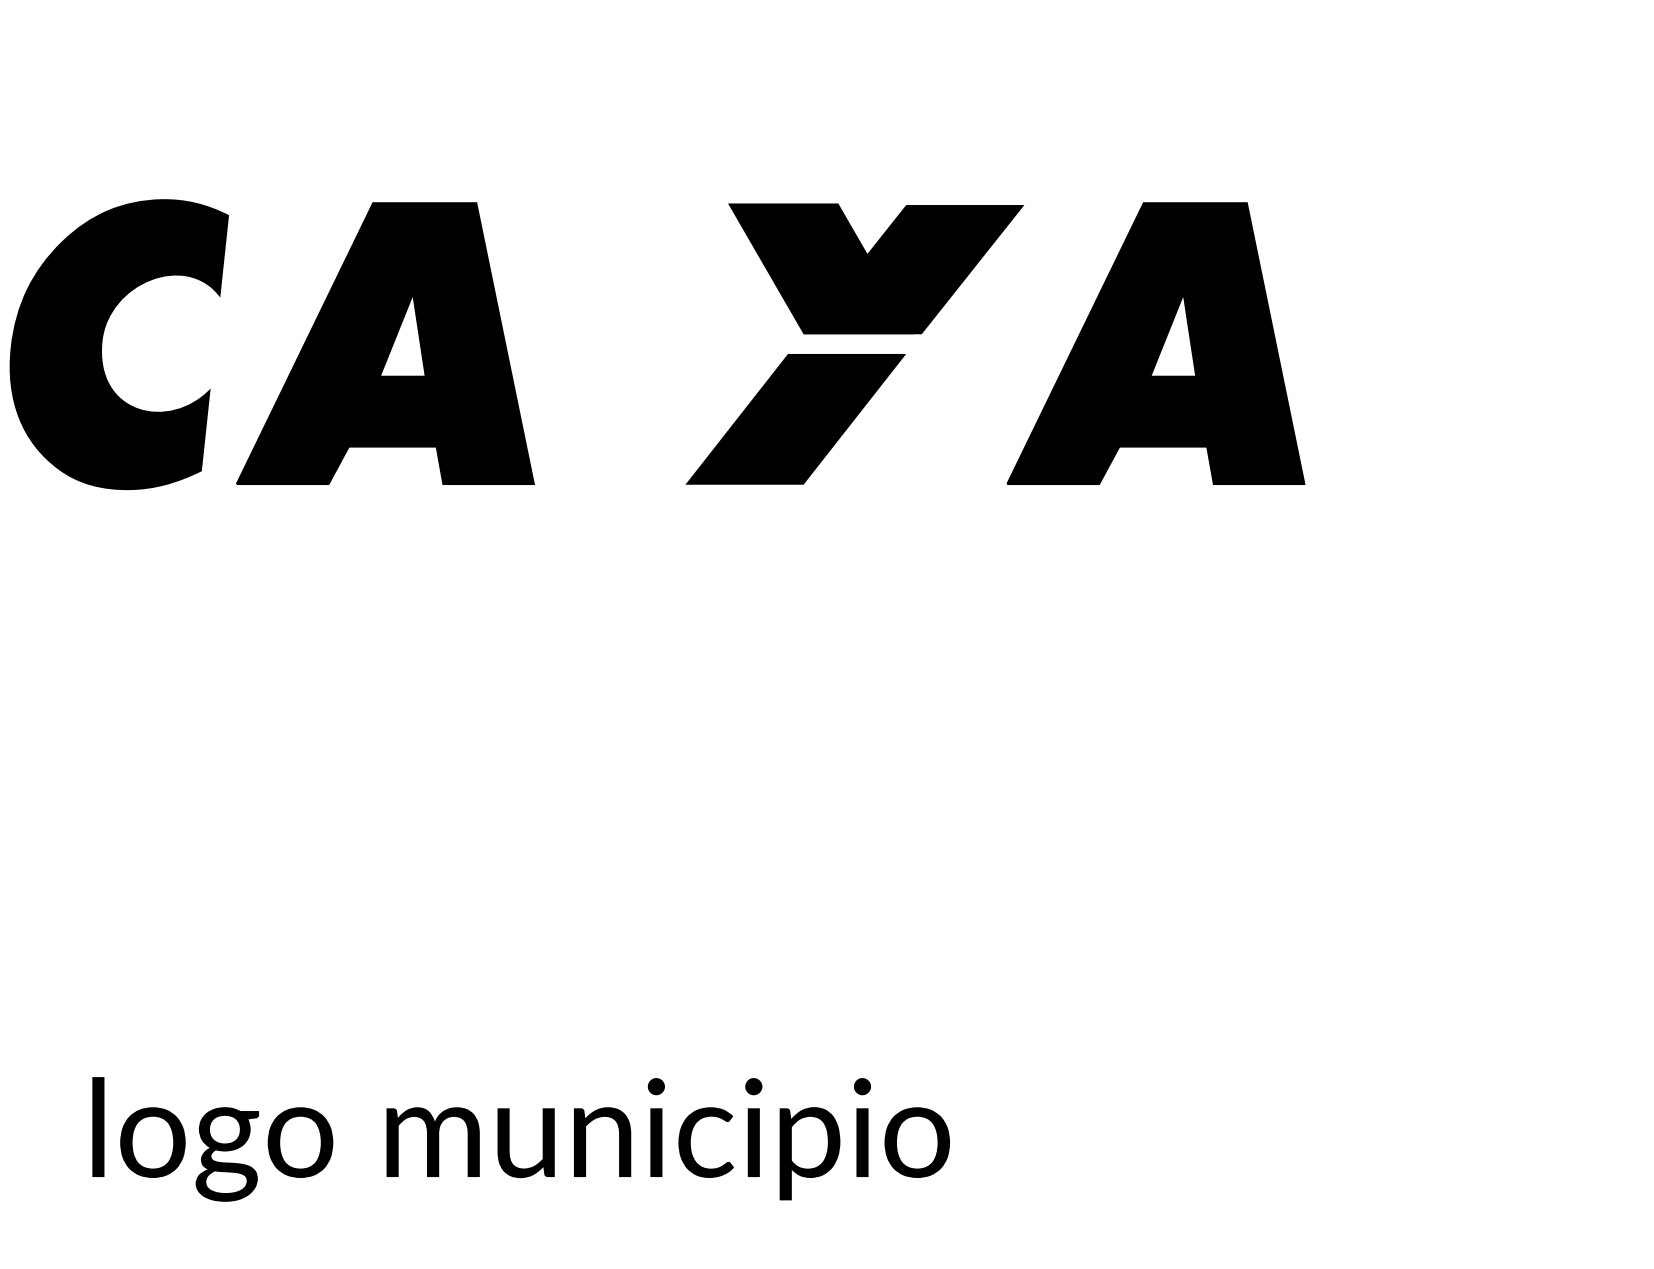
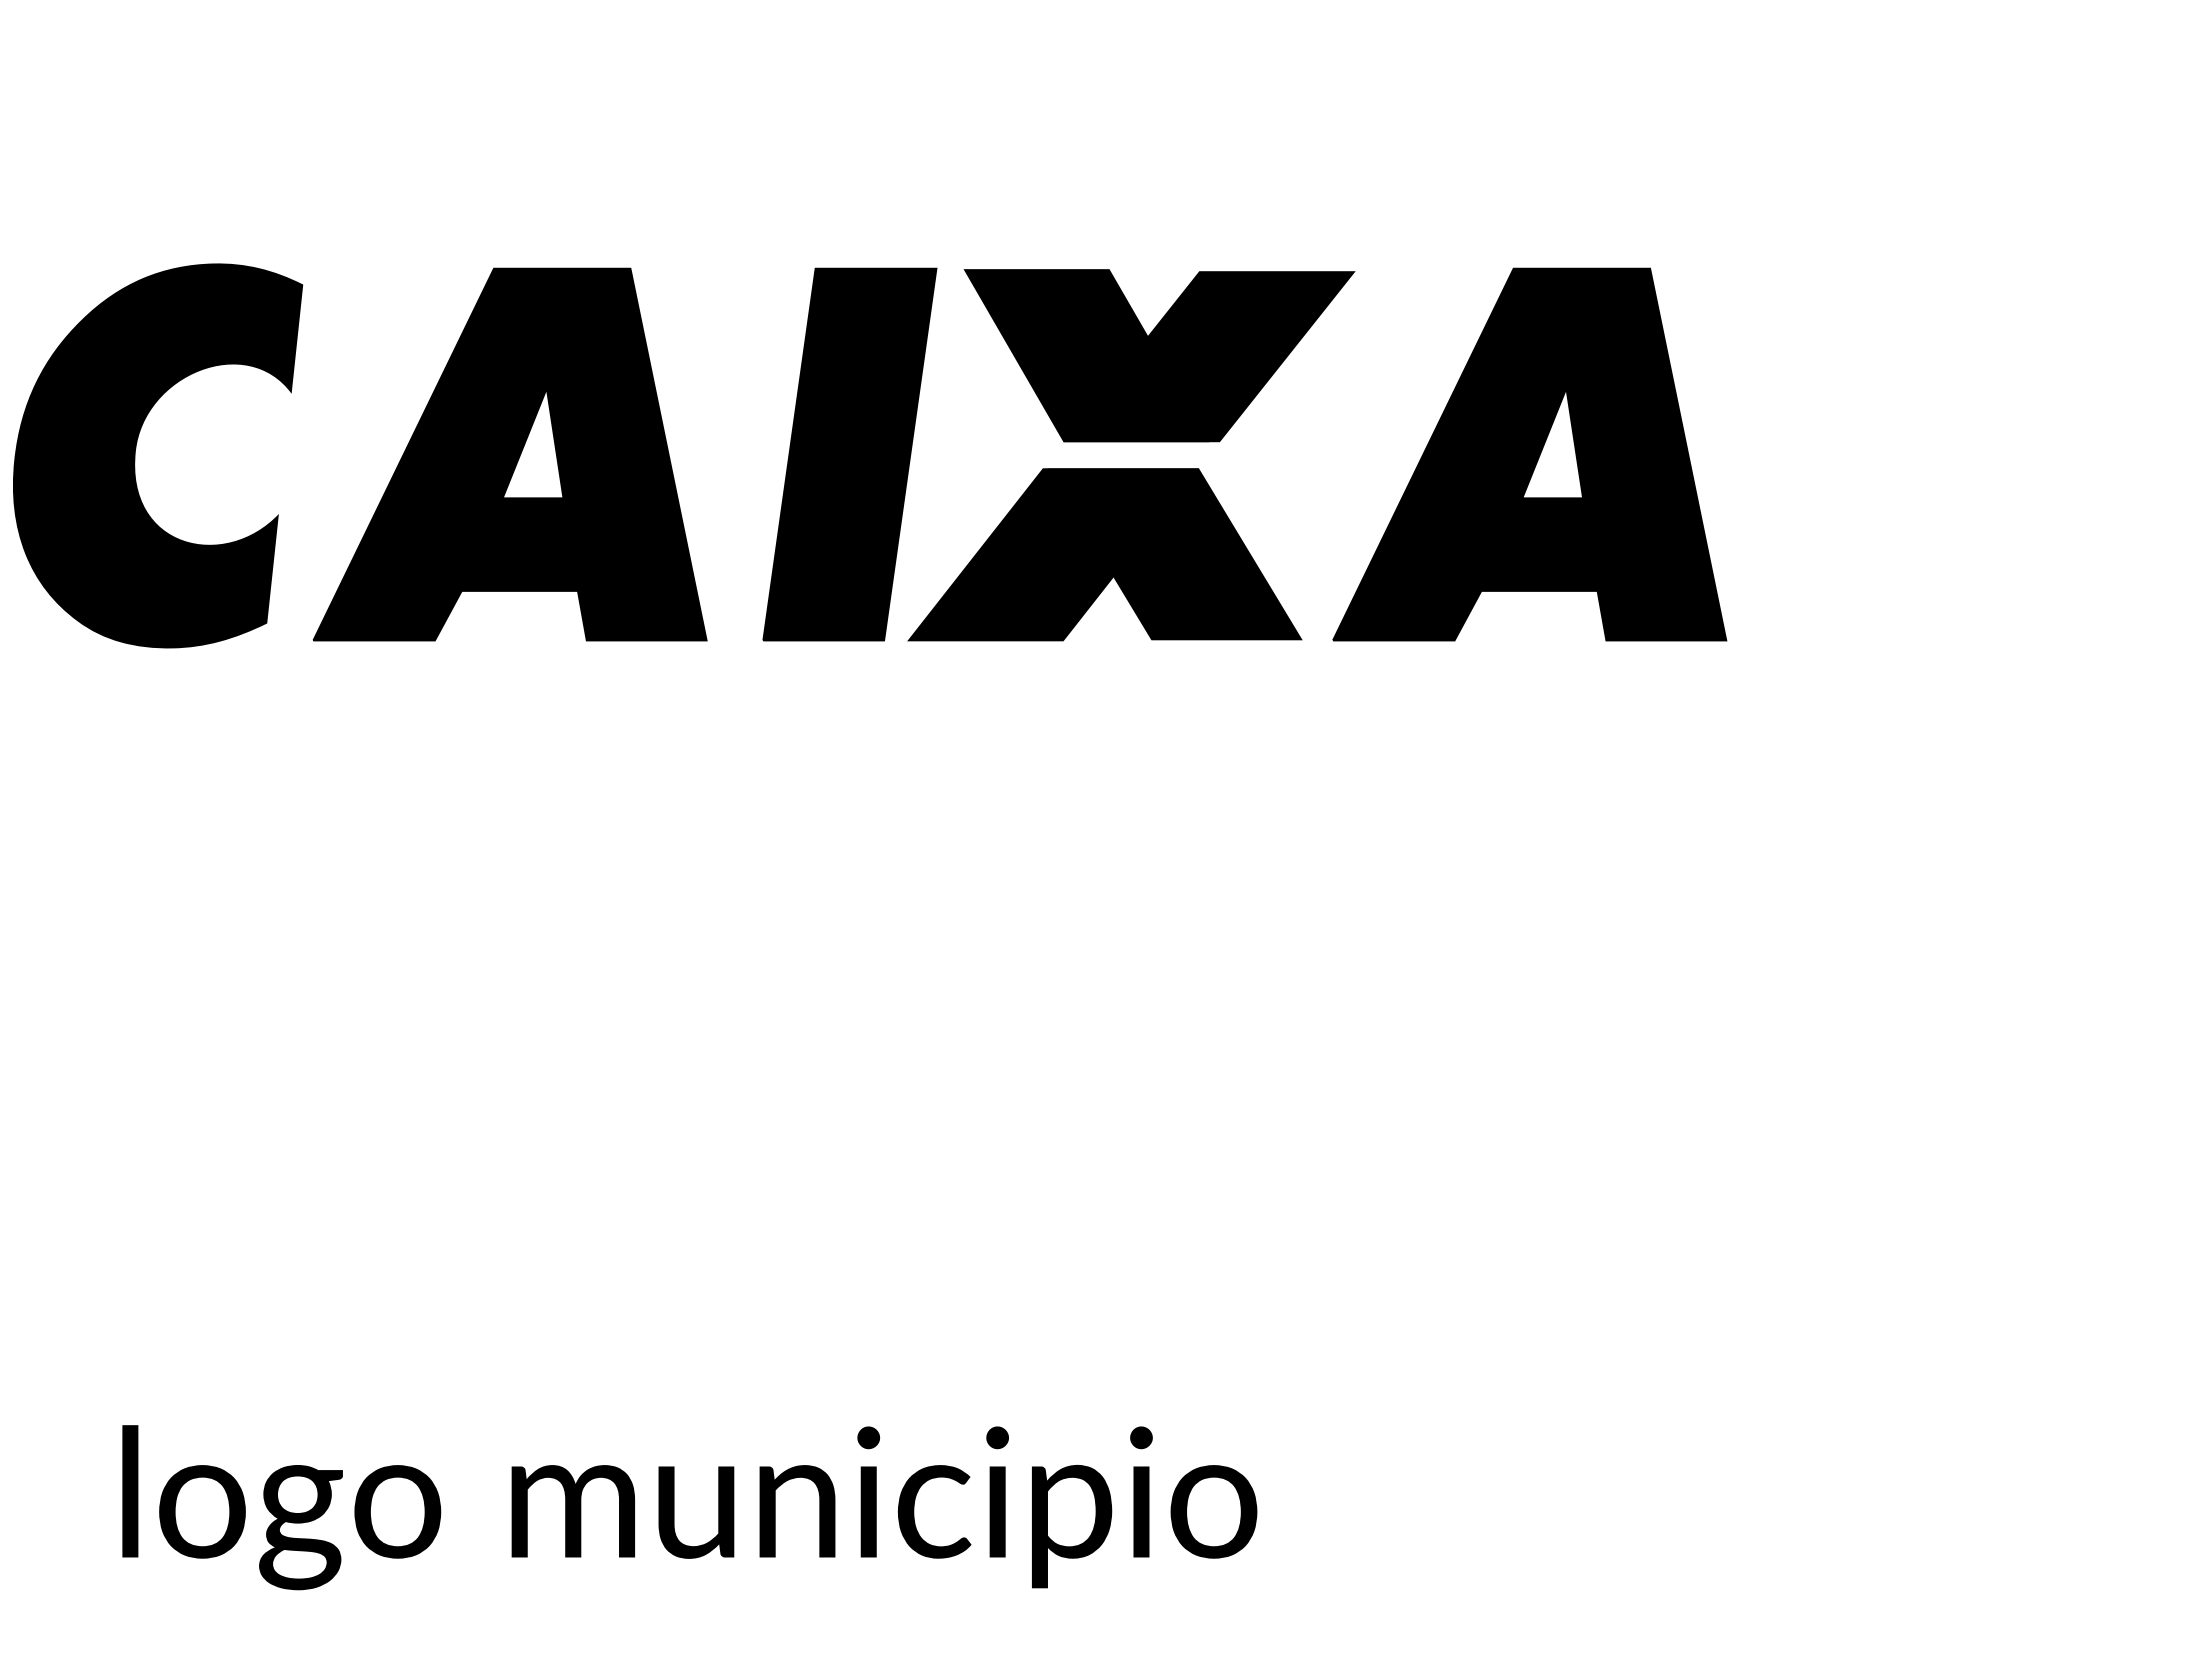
part: (641, 343) -> (849, 454), added
fill: (887, 419) -> (1174, 554), added

